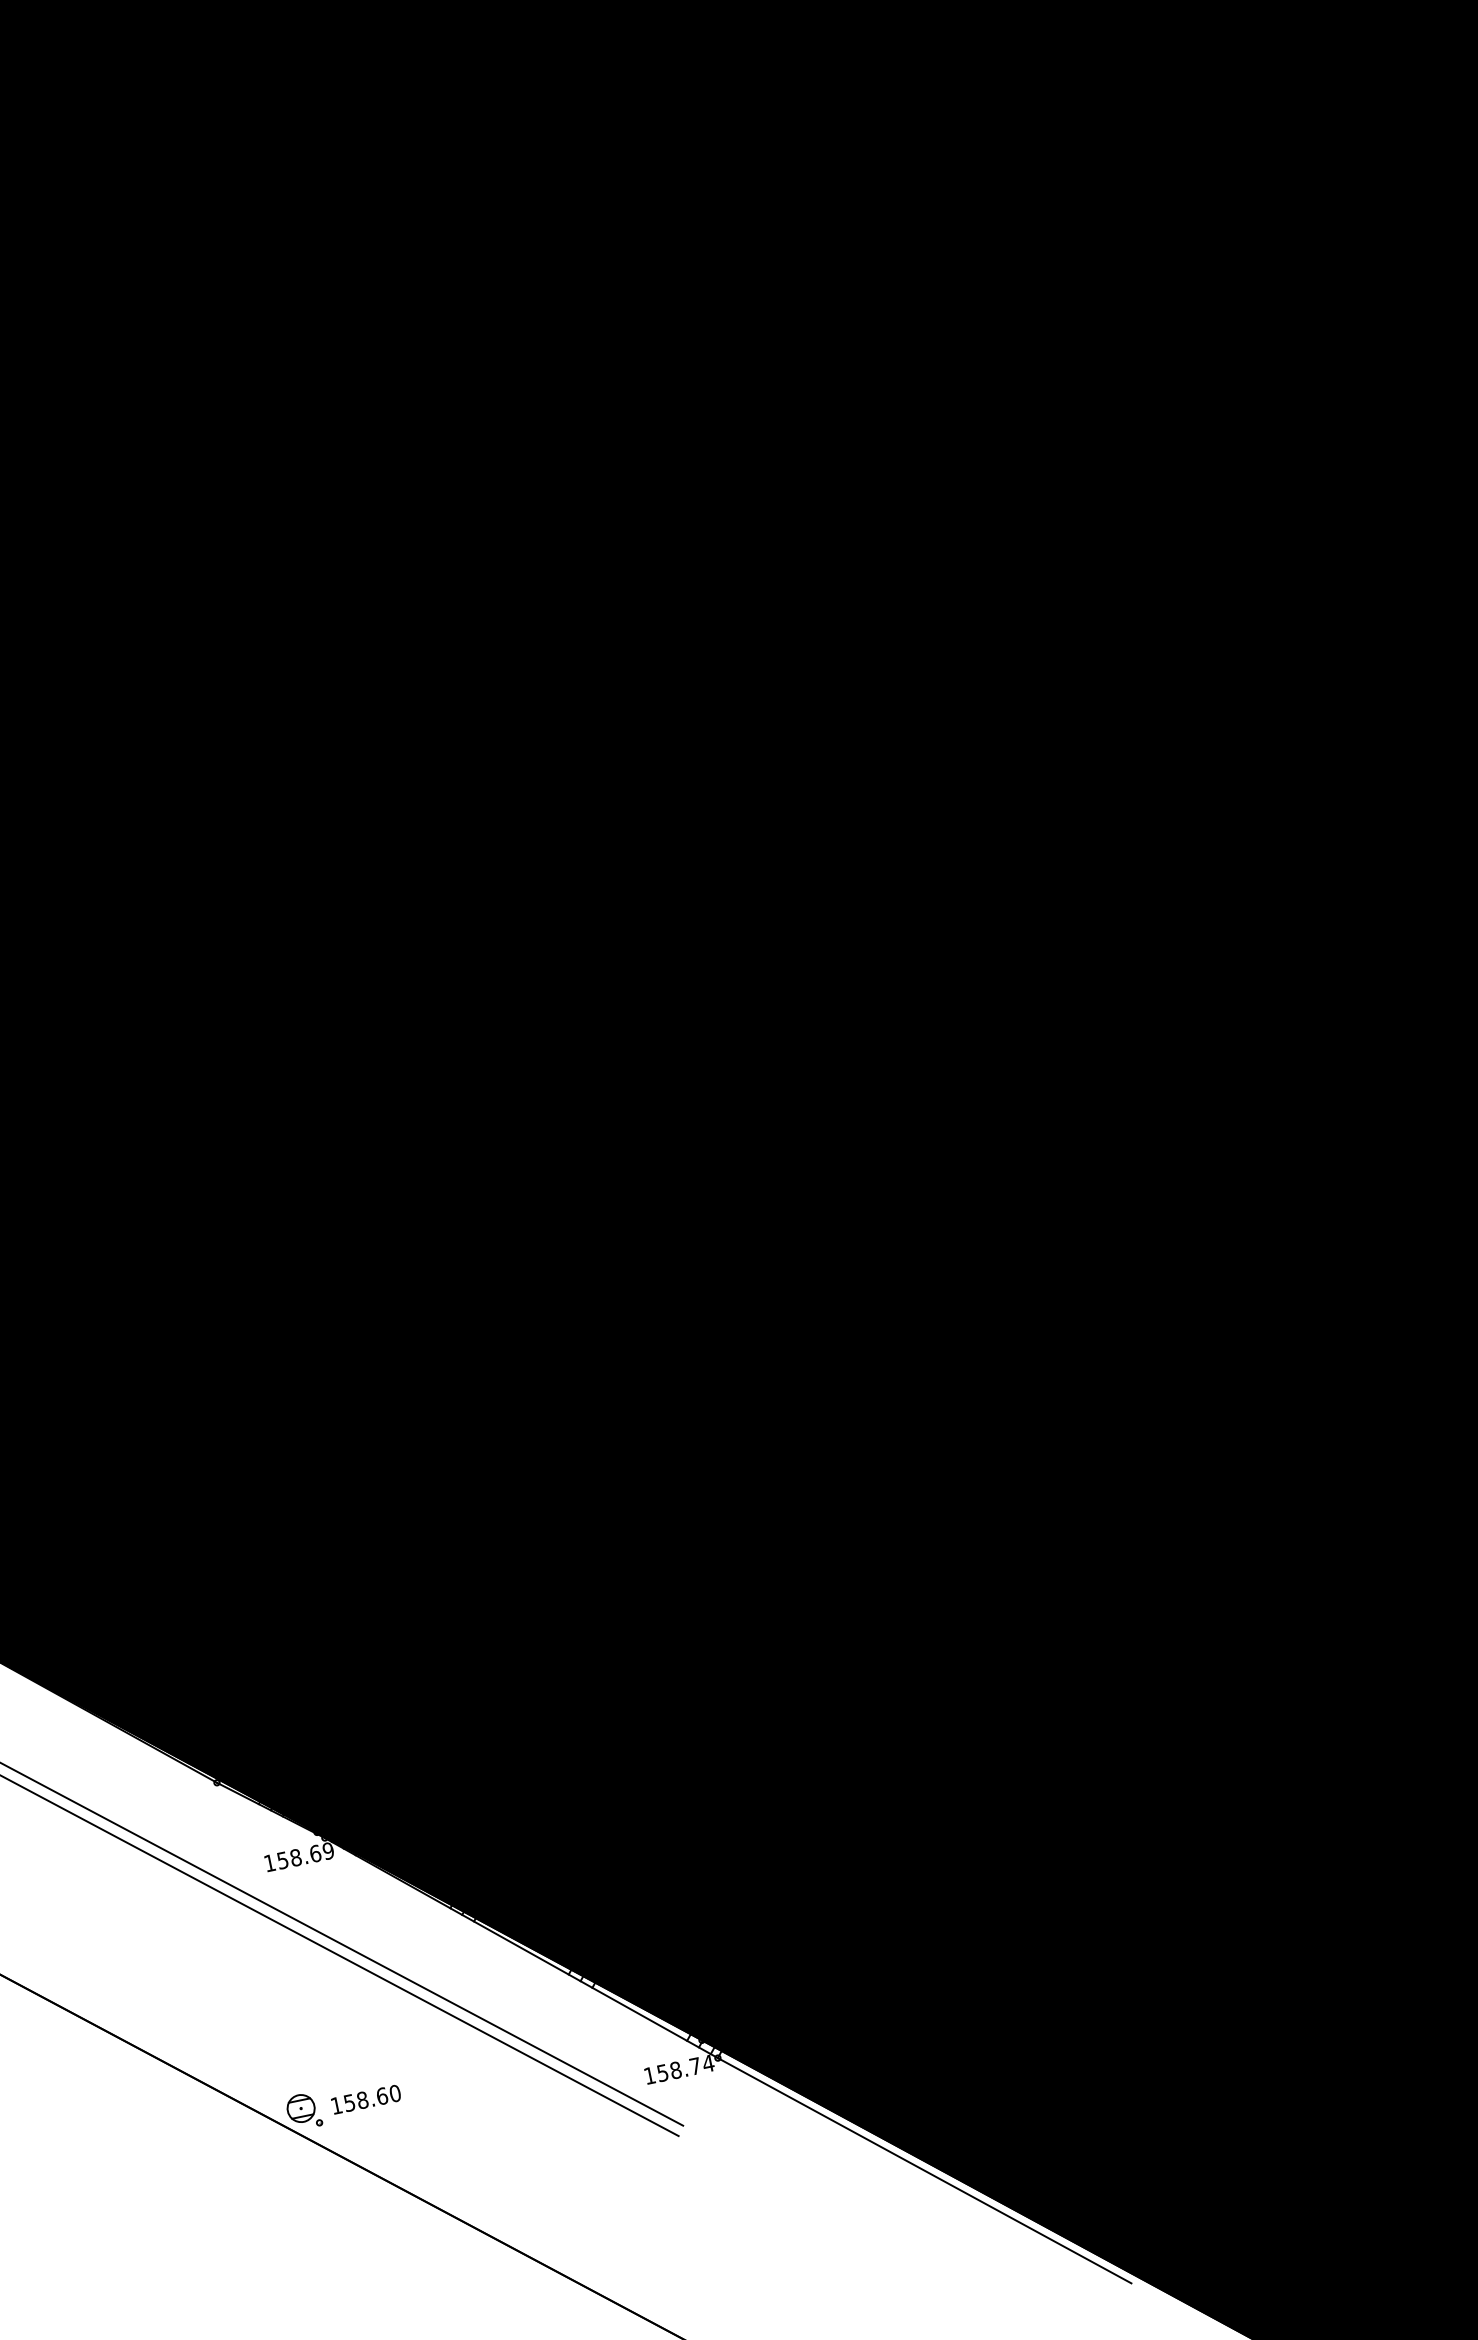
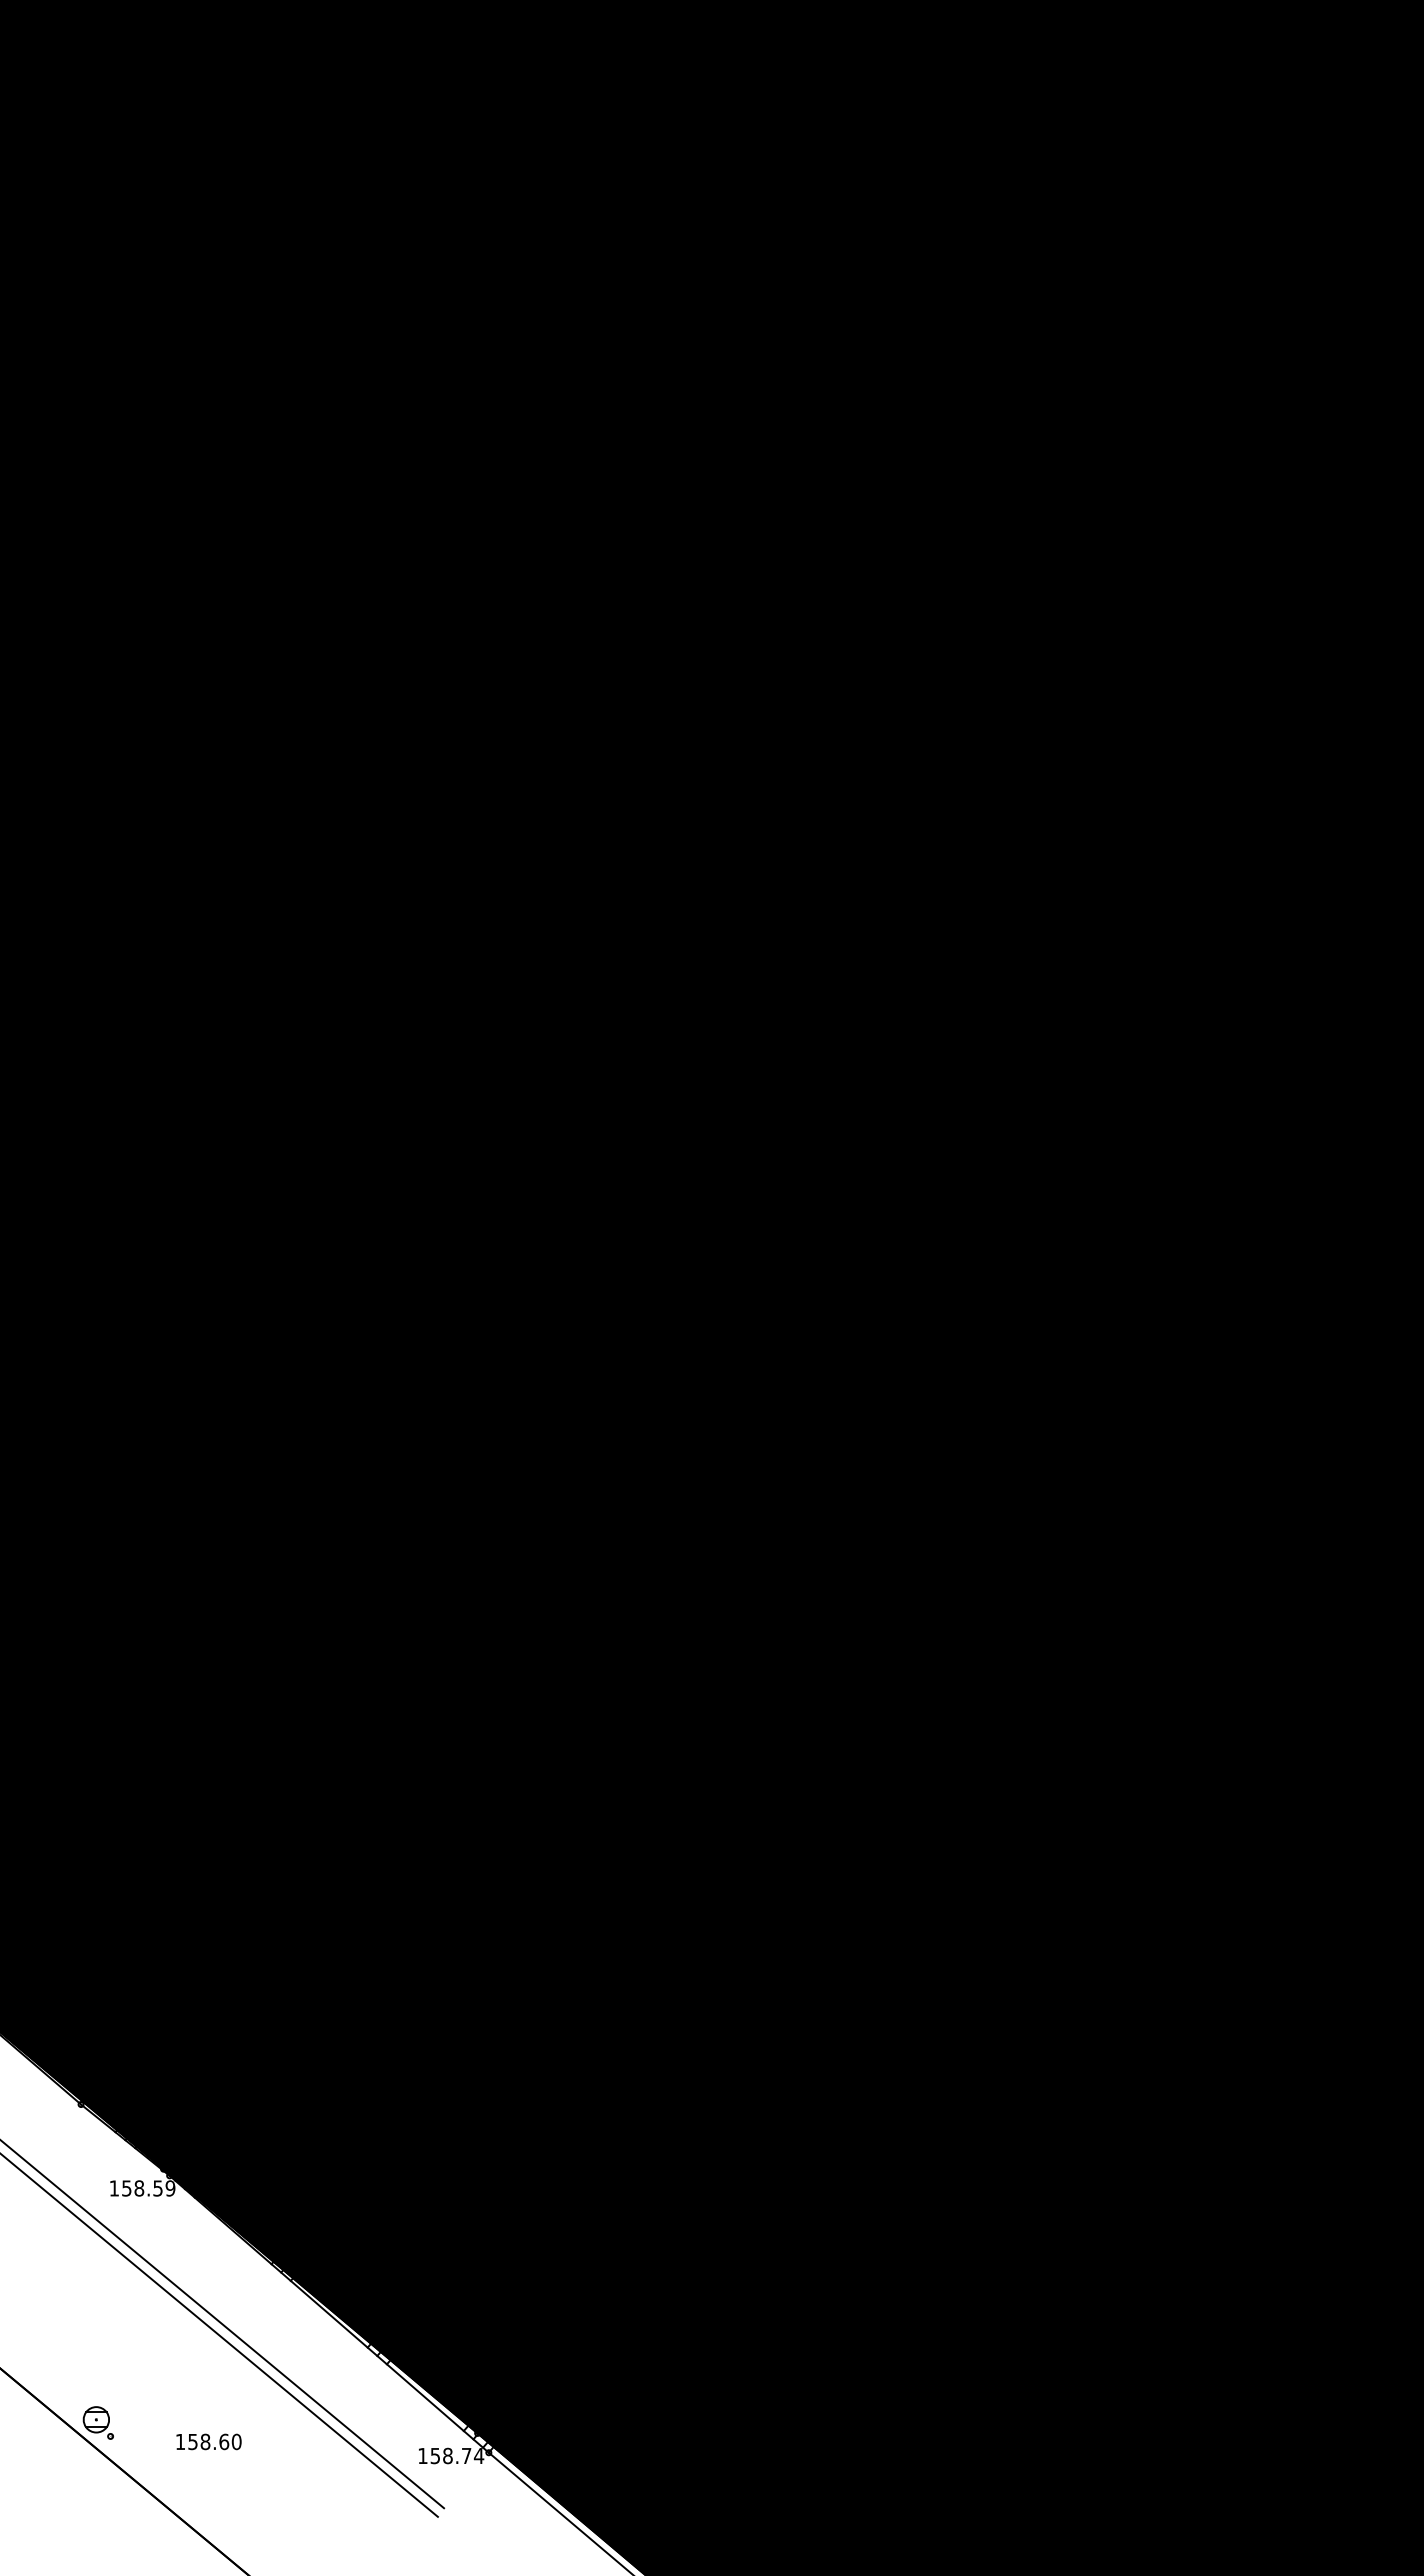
text: (315, 1853) -> (158, 2188), 158.69 -> 158.59
text: (365, 2099) -> (208, 2441), moved

